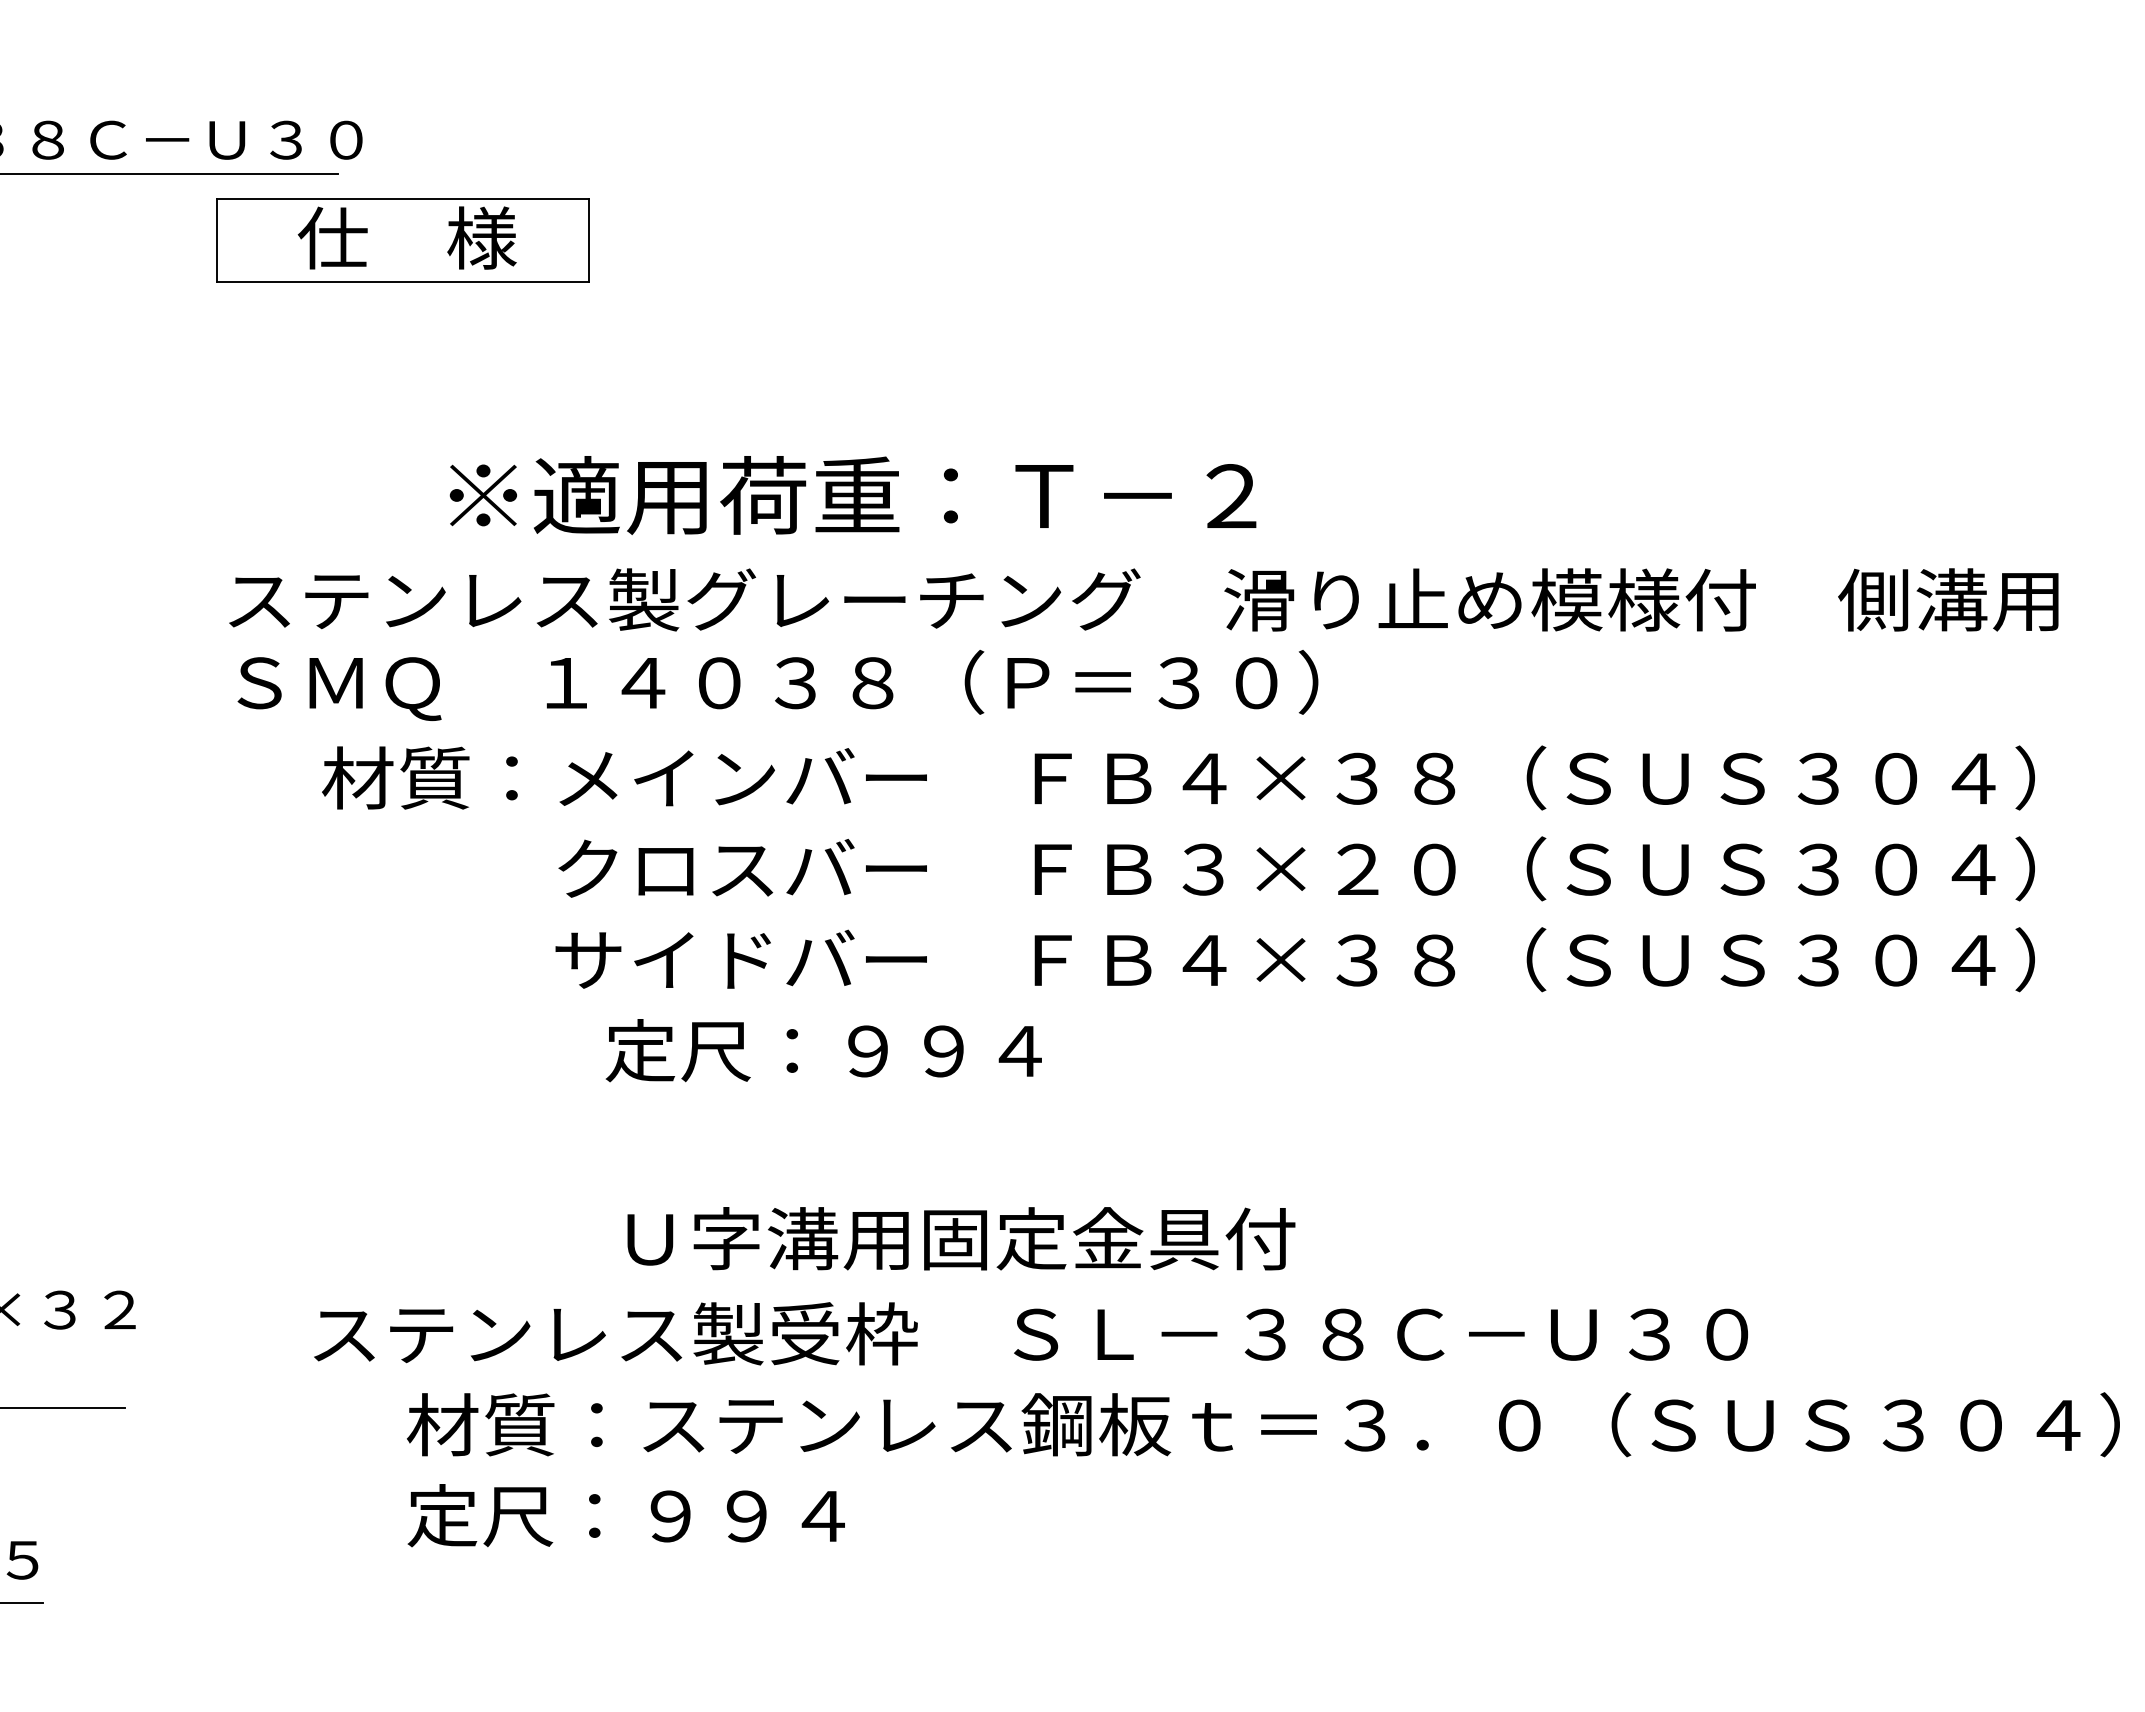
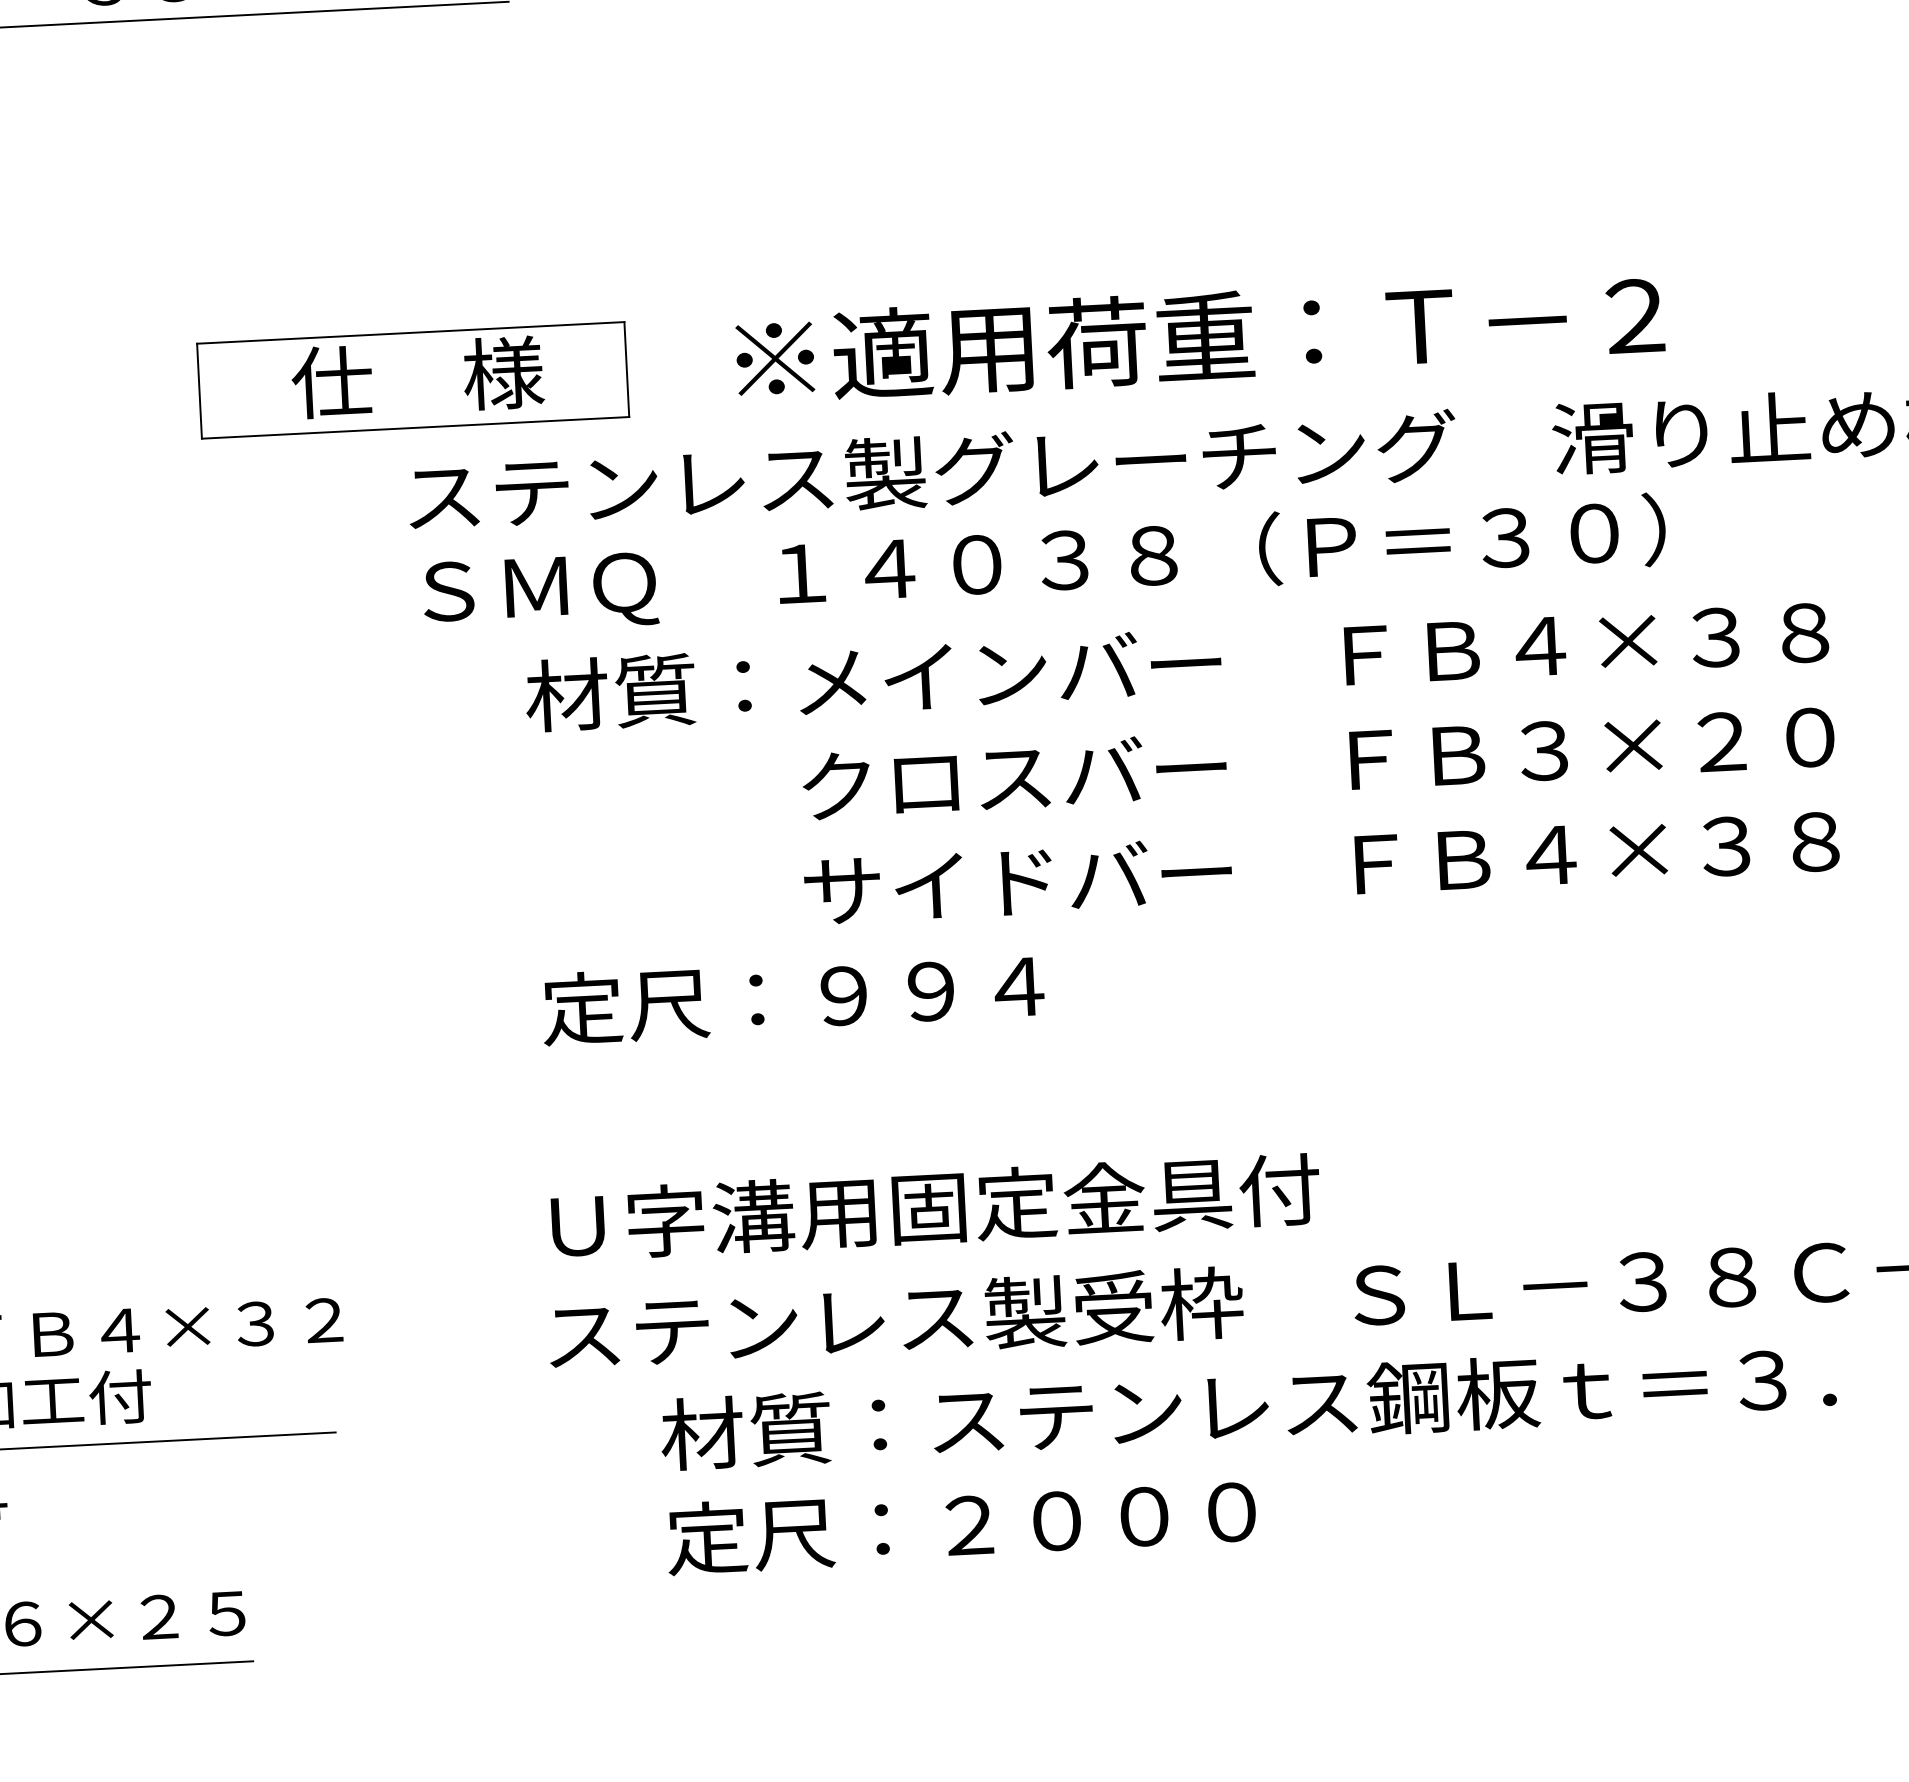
part: (402, 240) -> (412, 380), moved
text: (852, 495) -> (1199, 337), moved
text: (823, 1050) -> (792, 997), moved
text: (961, 1238) -> (935, 1206), moved
text: (784, 1516) -> (1100, 1519), 定尺：９９４ -> 定尺：２０００

